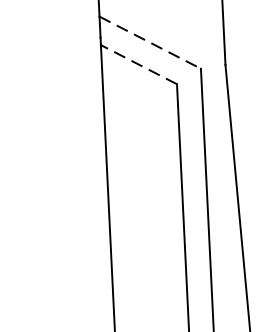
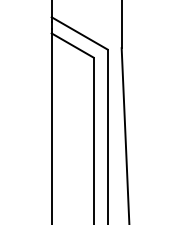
line: (151, 42) -> (80, 33), dashed -> solid
line: (138, 64) -> (72, 45), dashed -> solid

